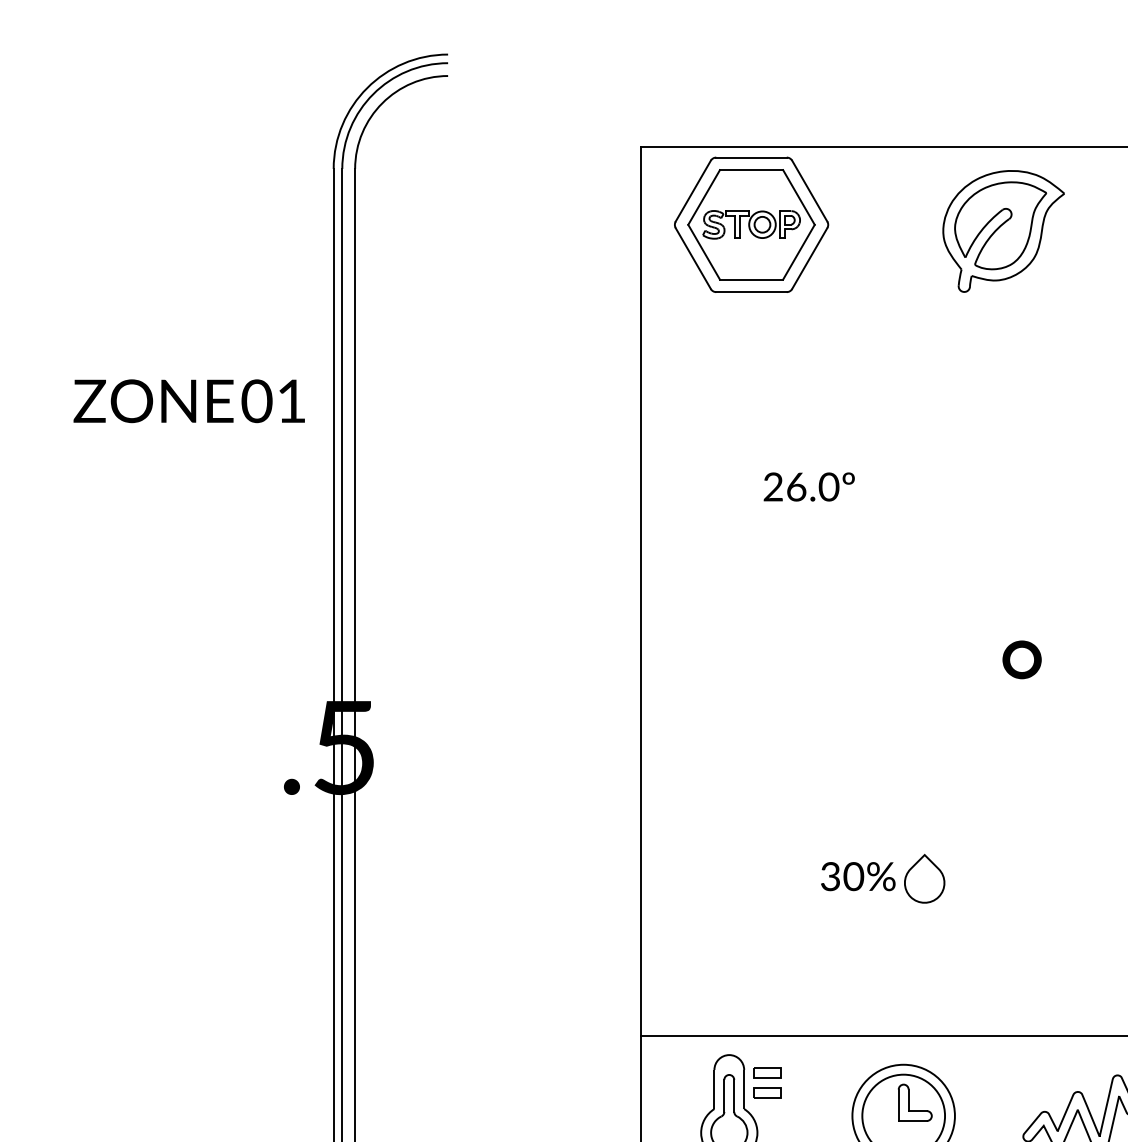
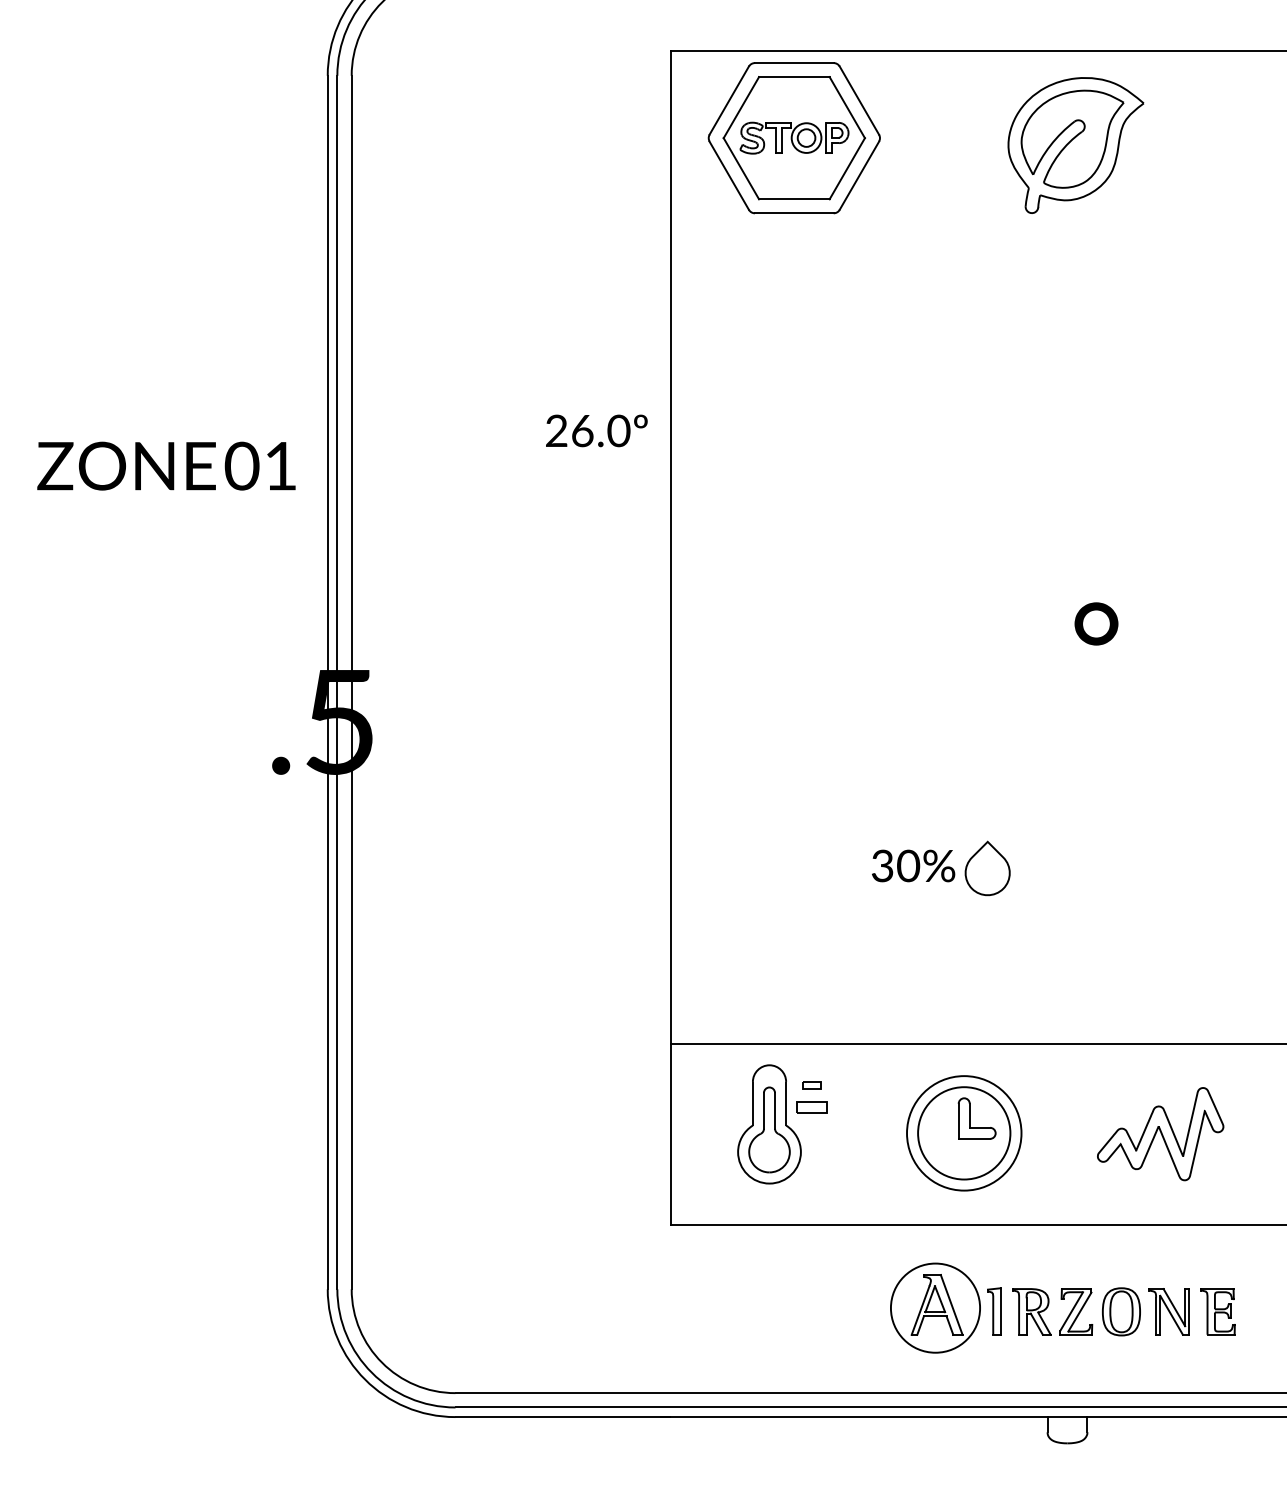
text: (189, 400) -> (166, 465), moved
text: (808, 486) -> (596, 430), moved
part: (766, 1073) -> (811, 1085), size x0.6

